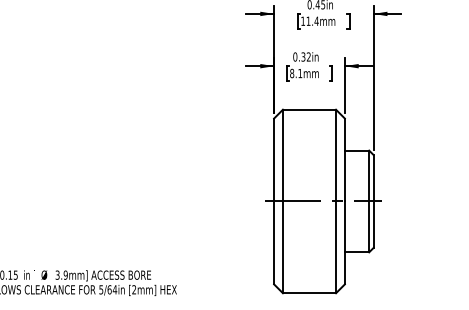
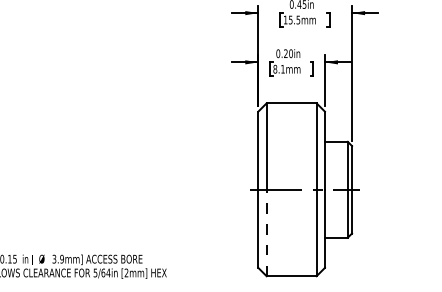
text: (312, 20) -> (294, 19), 11.4mm -> 15.5mm
text: (305, 56) -> (287, 53), 0.32in -> 0.20in
line: (282, 247) -> (266, 233), solid -> dashed

